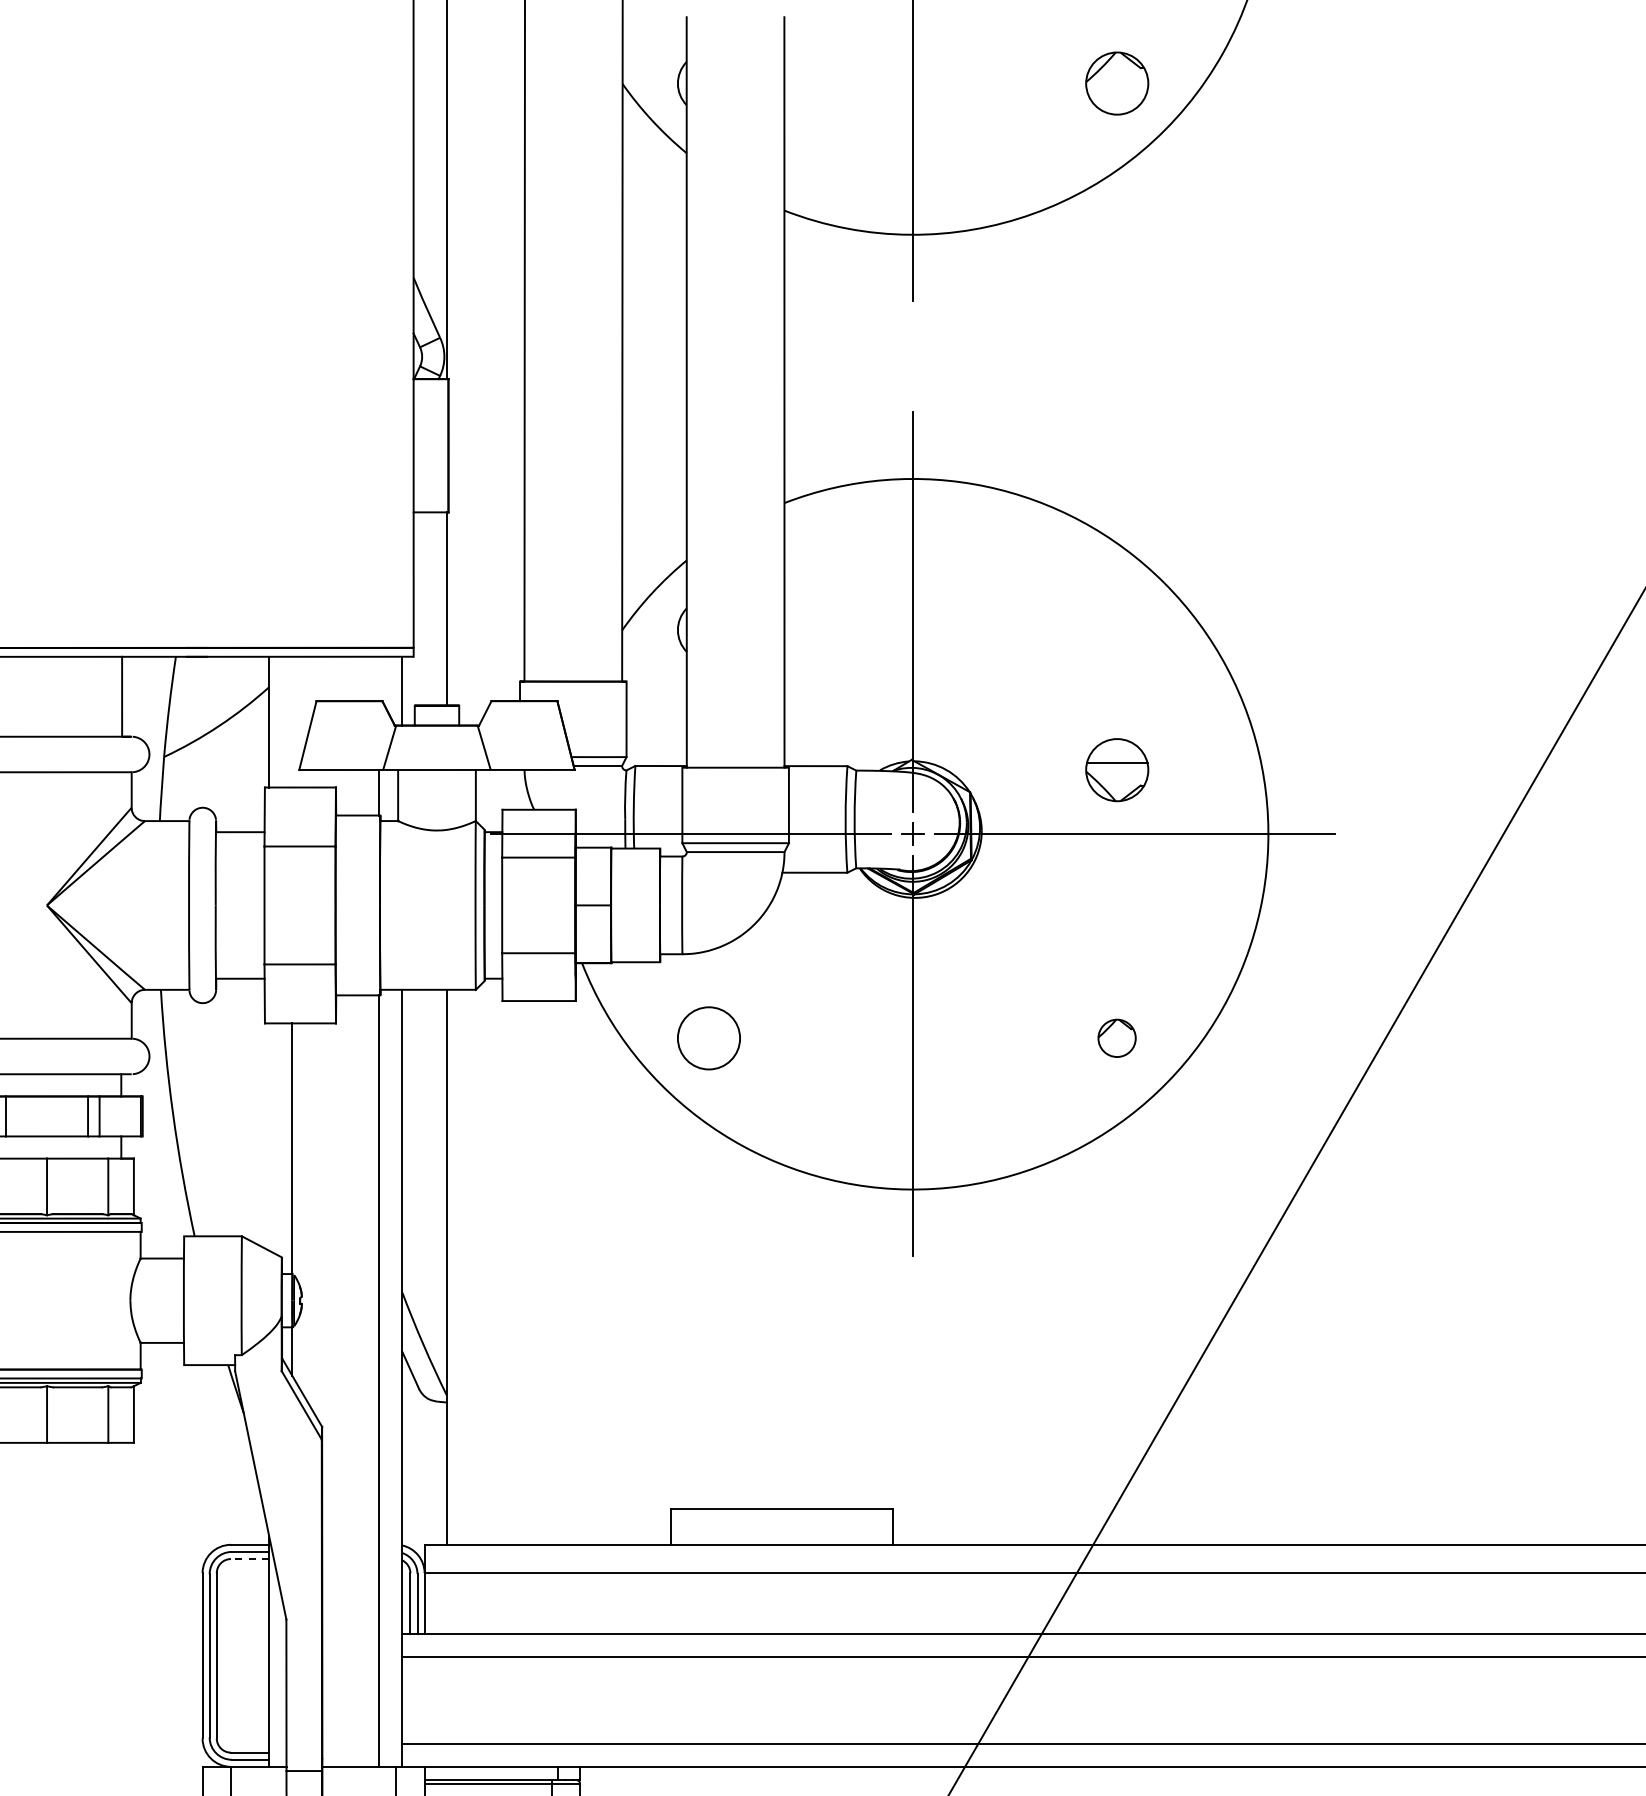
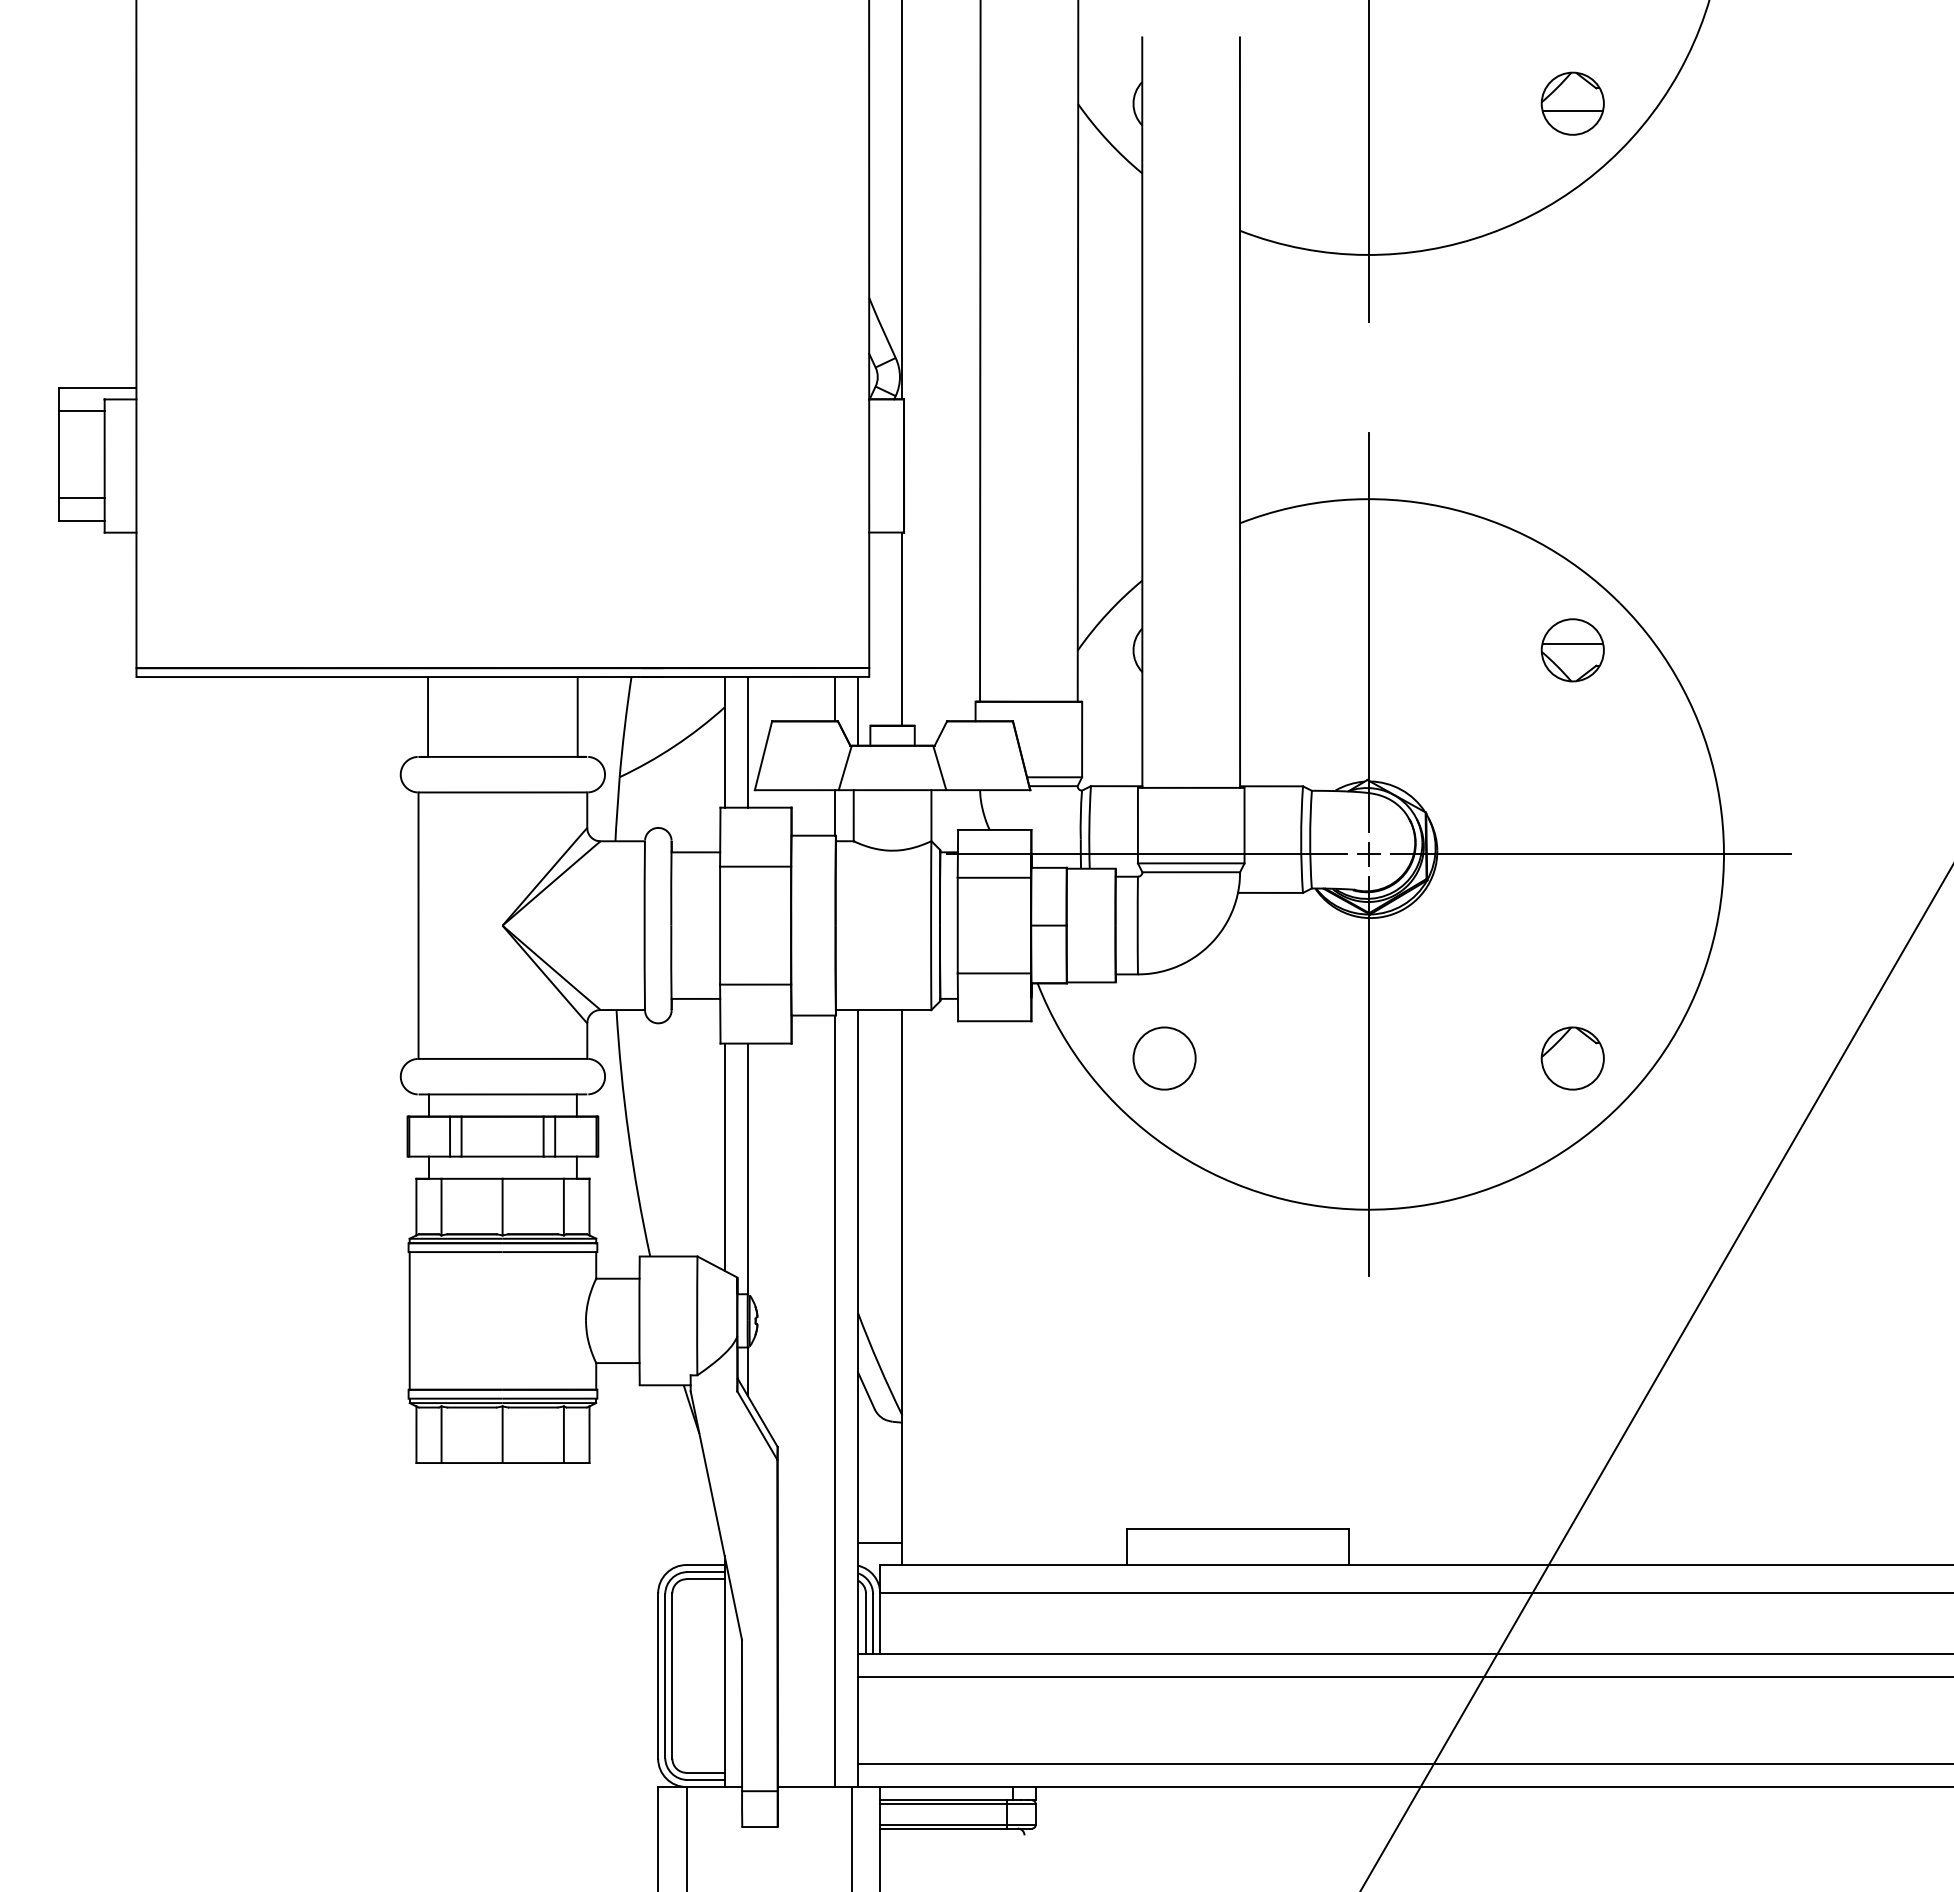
line: (1116, 90) -> (1572, 110), added
line: (378, 678) -> (834, 698), added
line: (291, 721) -> (747, 741), added
part: (1116, 770) -> (1572, 650), moved
part: (1116, 1038) -> (1572, 1058), size x1.67
line: (268, 1136) -> (724, 1156), added
line: (423, 1522) -> (879, 1542), added
line: (249, 1559) -> (705, 1579), dashed -> solid

